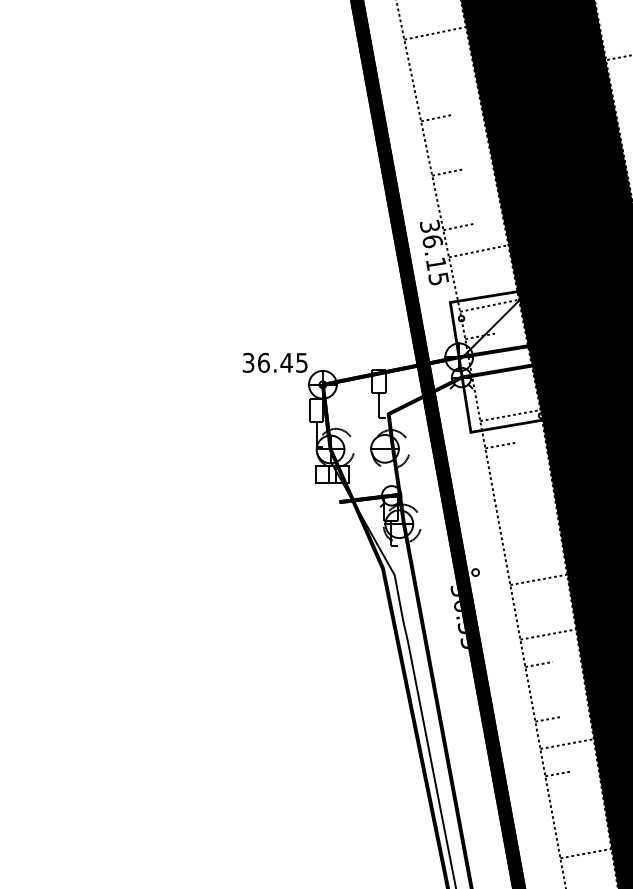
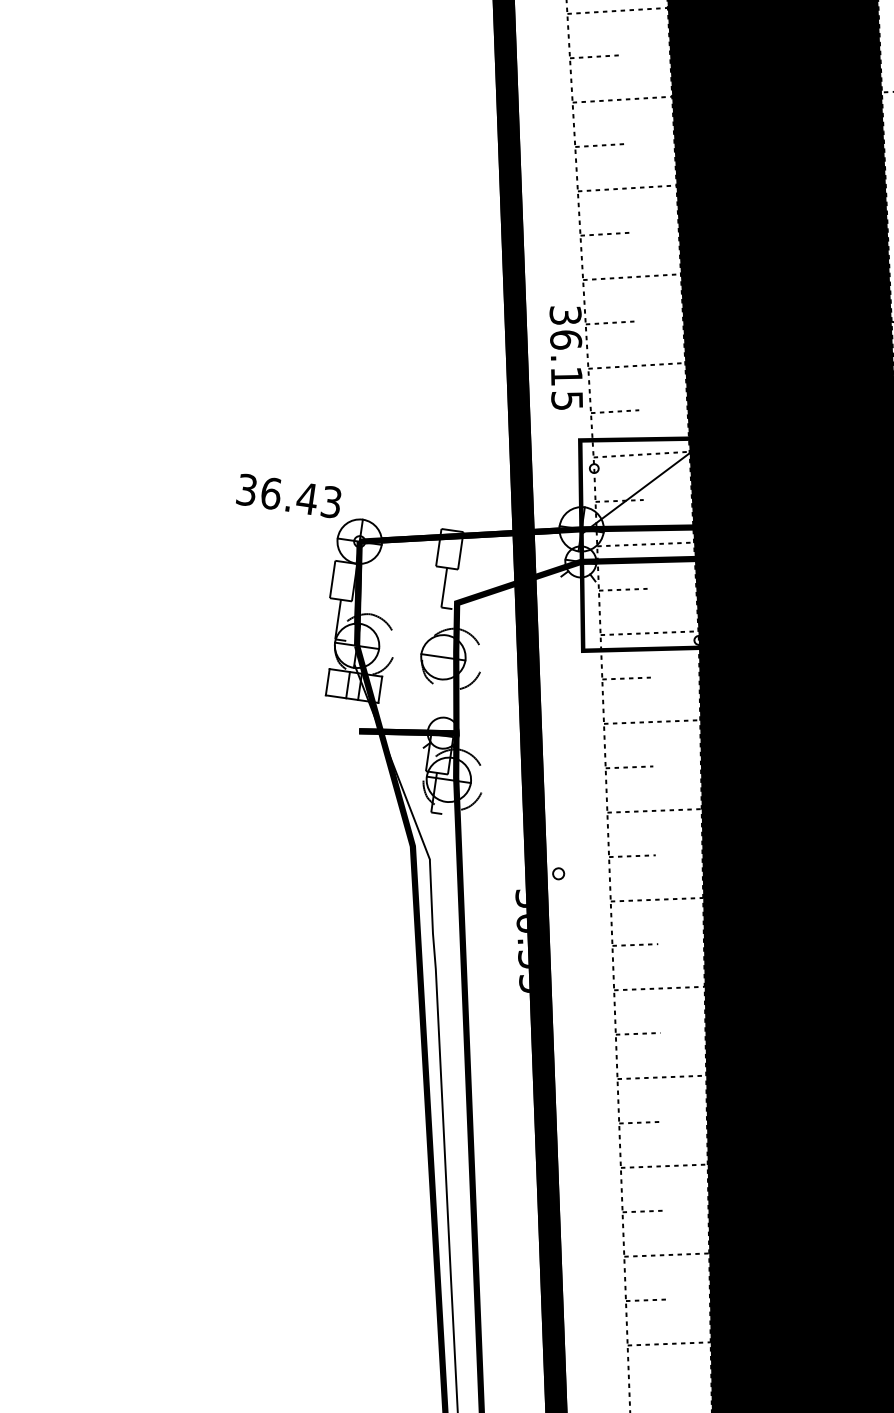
line: (424, 63) -> (593, 56), added
line: (445, 87) -> (621, 99), added
line: (456, 142) -> (626, 188), added
line: (467, 196) -> (631, 276), added
line: (469, 281) -> (615, 411), added
line: (499, 360) -> (644, 543), added
text: (301, 362) -> (330, 501), 36.45 -> 36.43
line: (490, 390) -> (623, 588), added
line: (519, 469) -> (651, 720), added
line: (509, 500) -> (628, 767), added
line: (529, 524) -> (654, 810), added
line: (519, 554) -> (632, 855), added
line: (529, 609) -> (635, 944), added
line: (557, 689) -> (661, 1077), added
line: (576, 798) -> (666, 1254), added
line: (568, 828) -> (647, 1300), added

